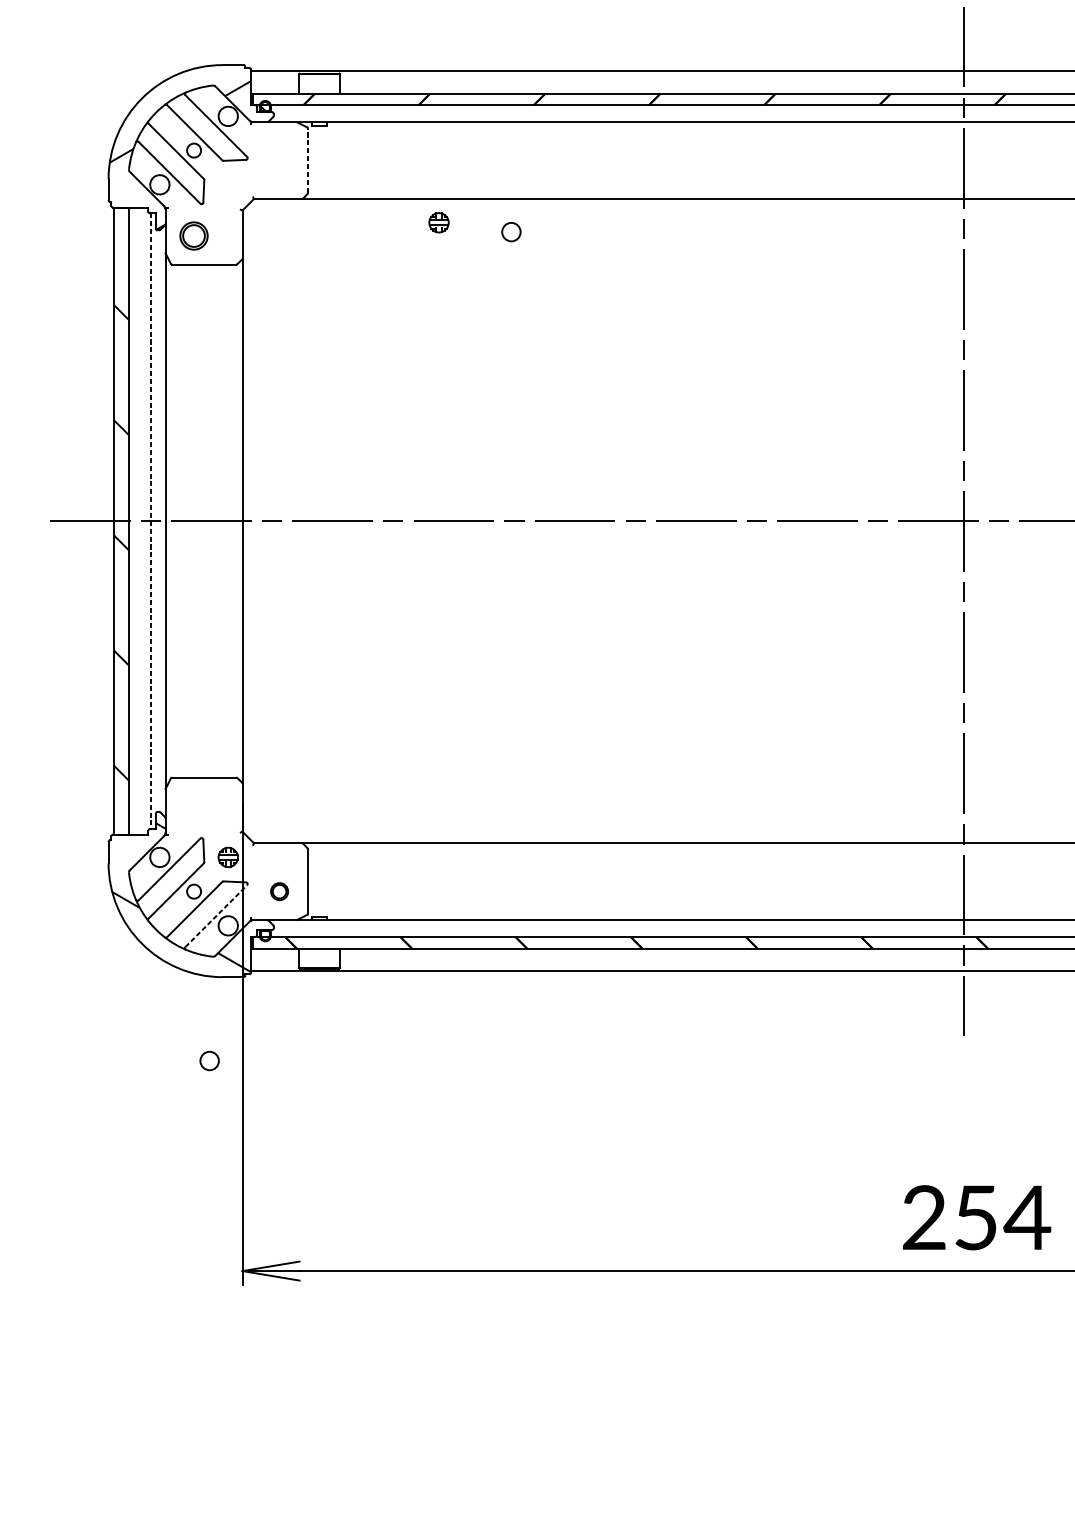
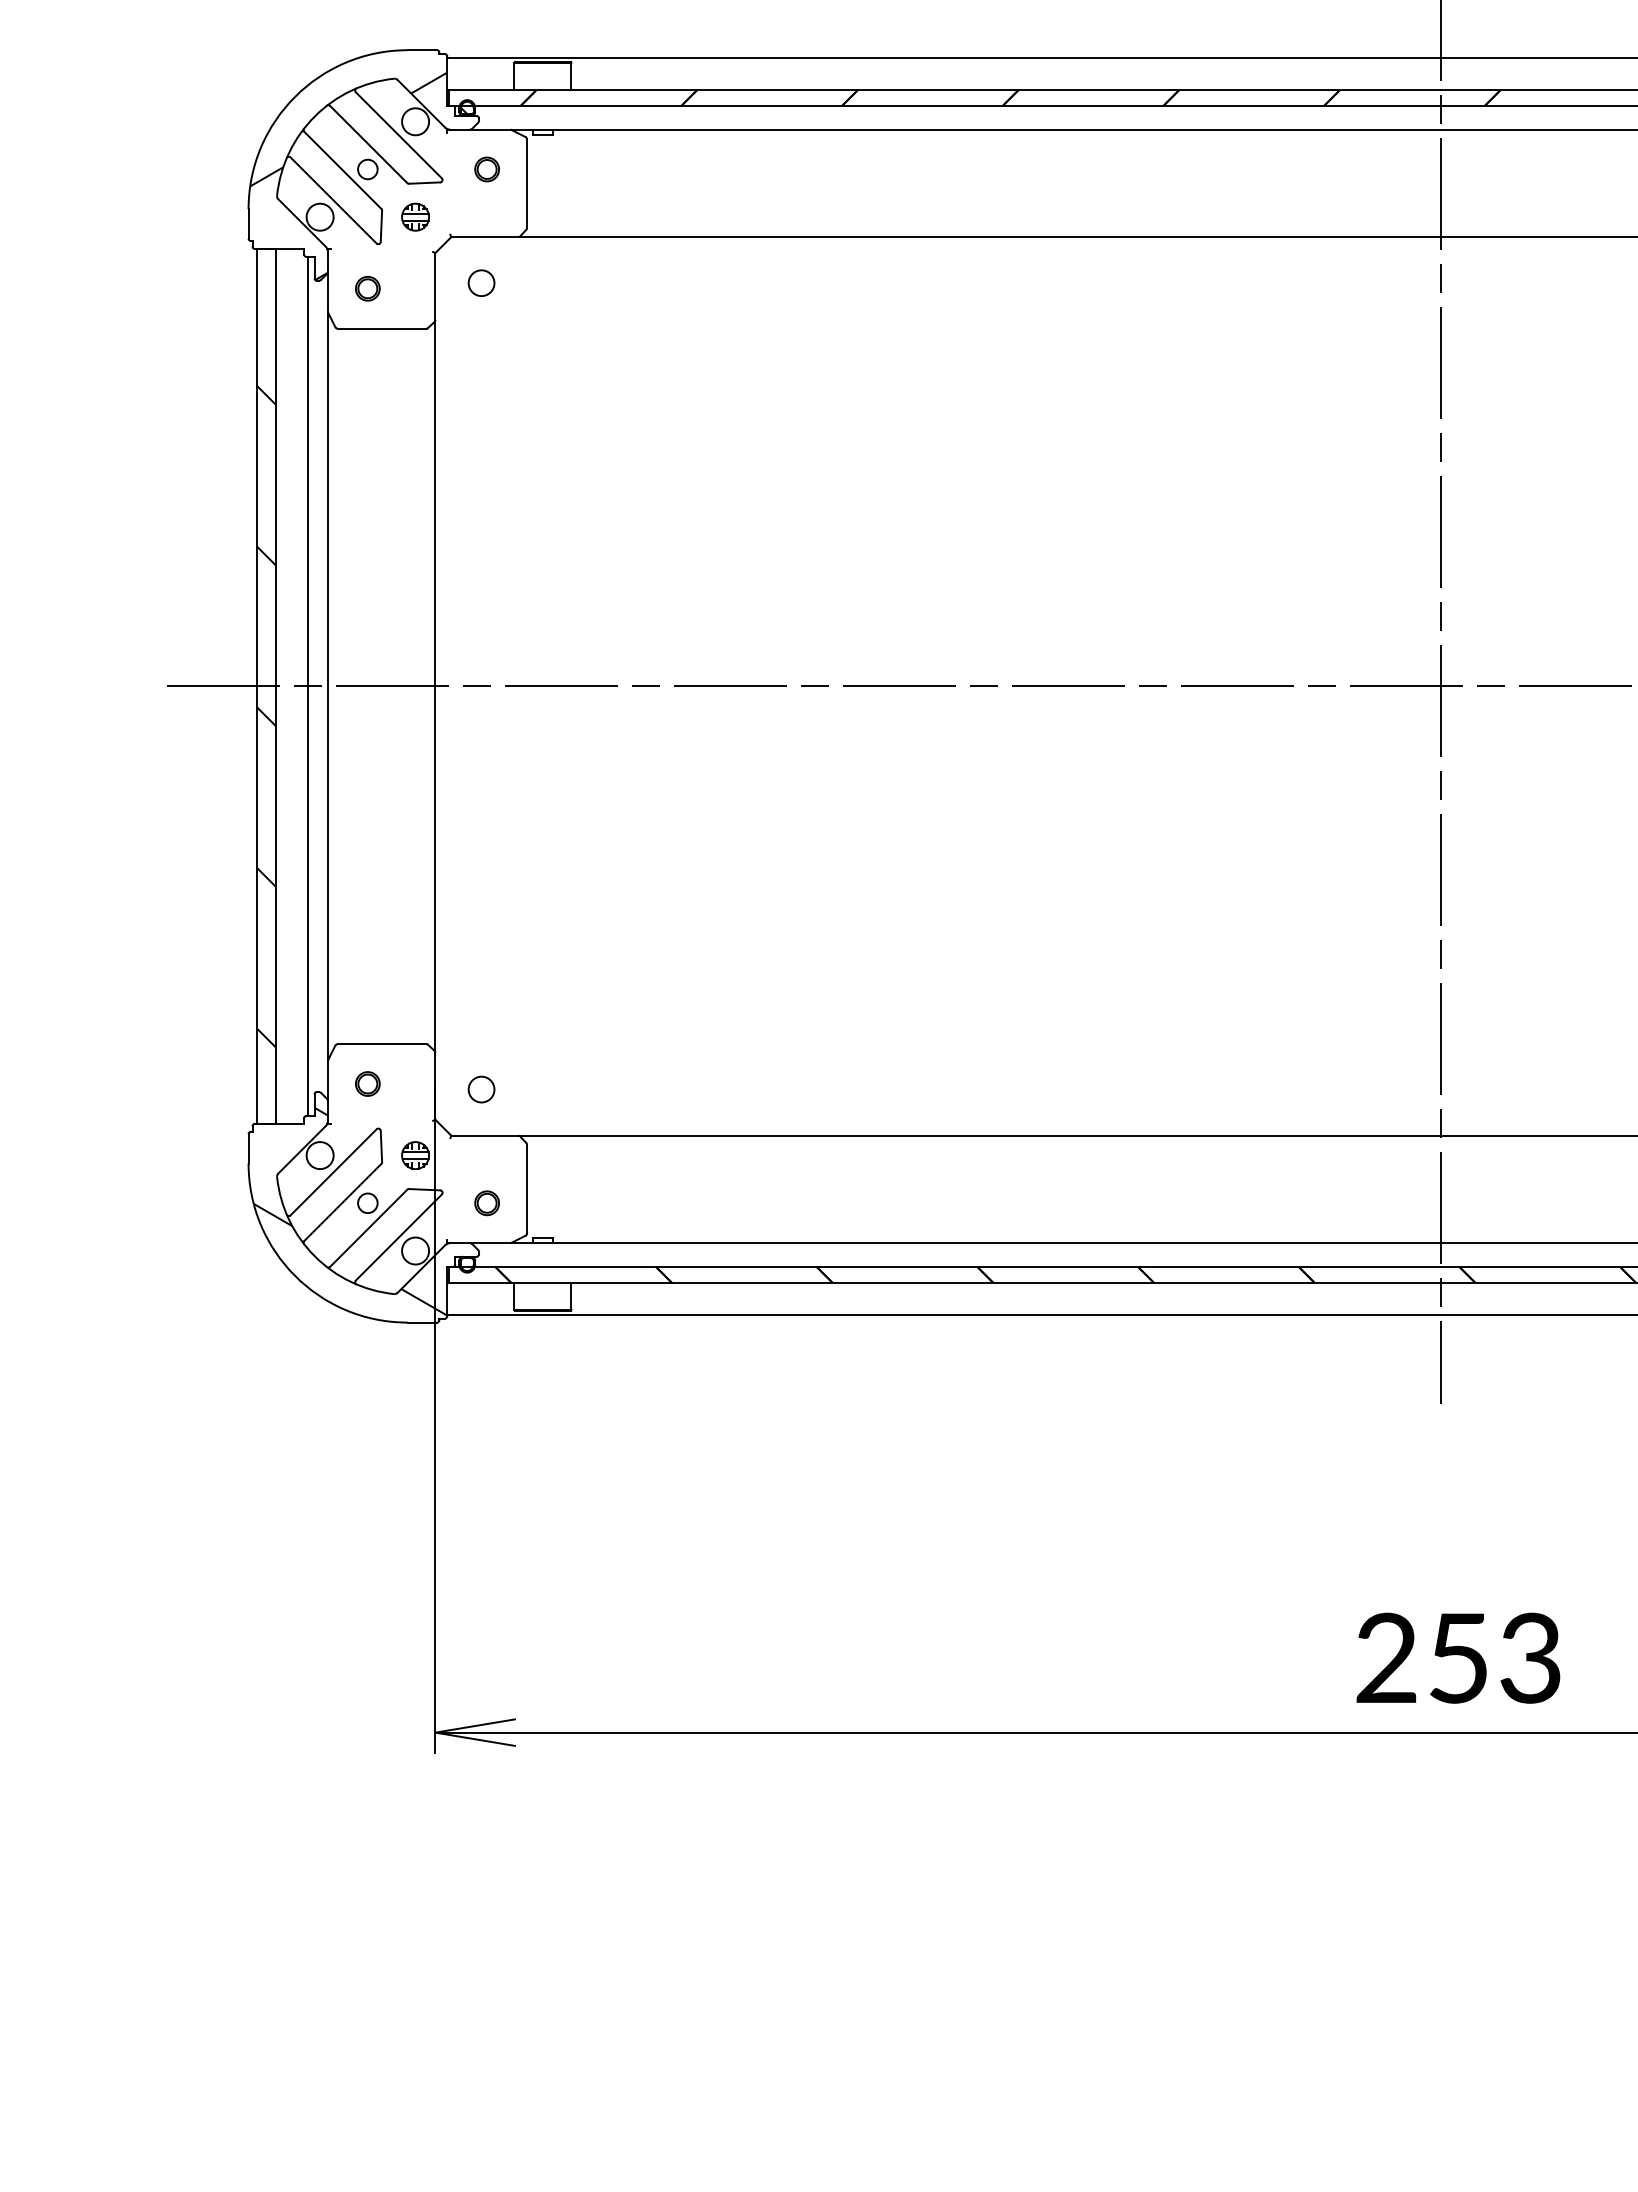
part: (279, 150) -> (486, 169), added
line: (307, 160) -> (526, 183), dashed -> solid
part: (438, 222) -> (415, 216), moved
circle: (511, 231) -> (481, 282), moved
part: (193, 235) -> (367, 288), size x0.62
line: (151, 521) -> (308, 686), dashed -> solid
part: (193, 805) -> (367, 1083), added
line: (216, 916) -> (398, 1237), dashed -> solid
circle: (209, 1060) -> (481, 1089), moved
text: (1026, 1217) -> (1529, 1657), 254 -> 253

